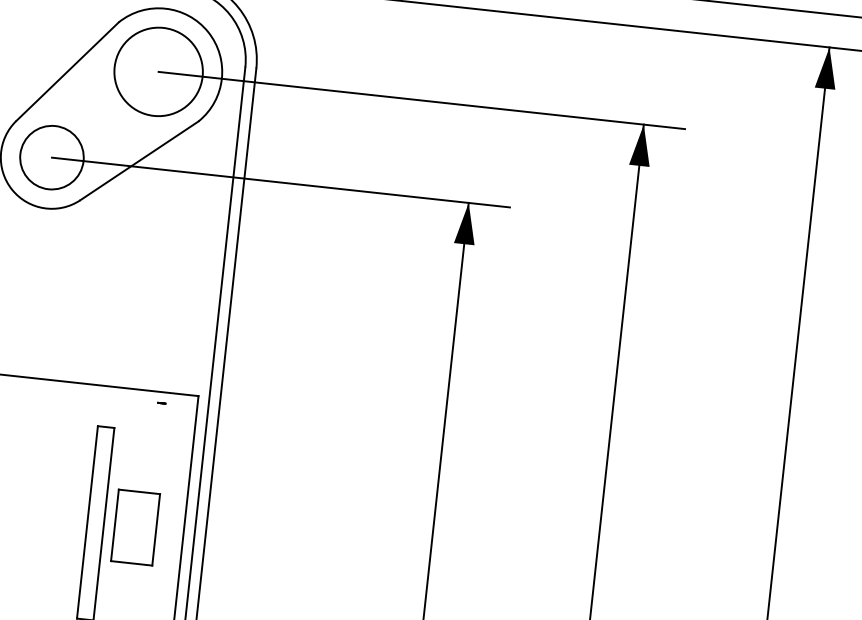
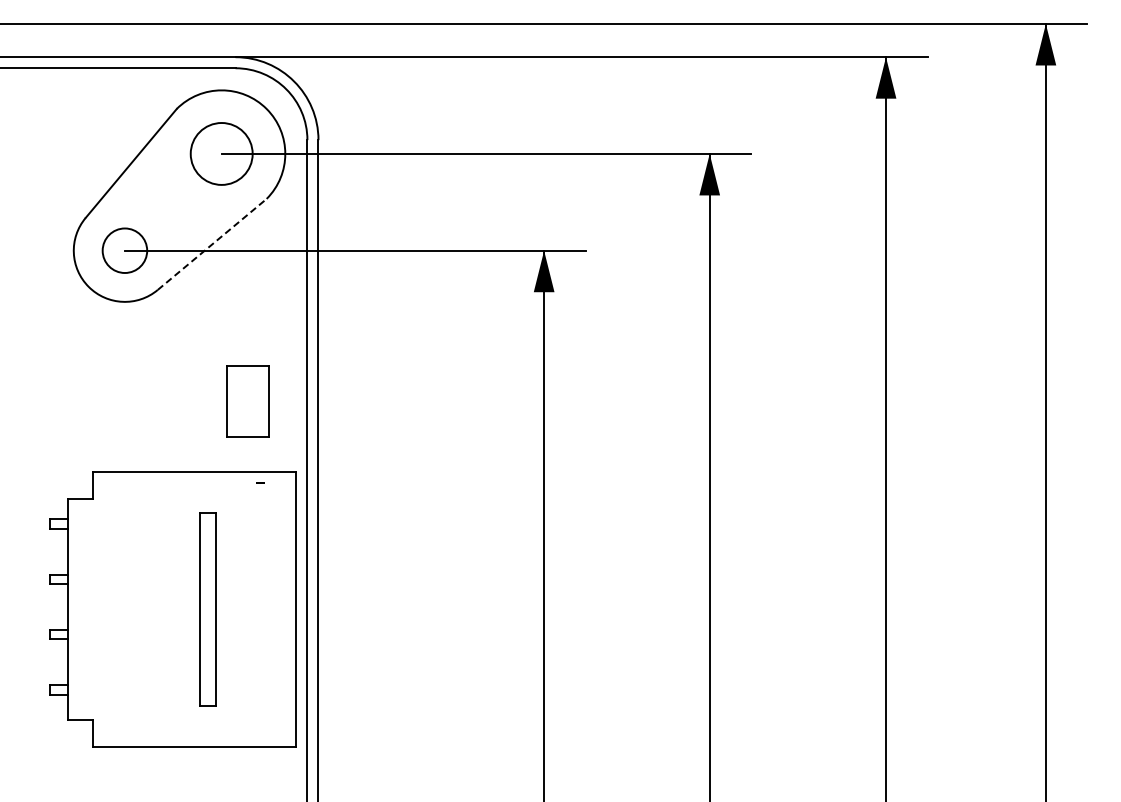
circle: (158, 71) -> (221, 153), size x0.7
circle: (51, 157) -> (124, 250), size x0.7
line: (139, 160) -> (212, 244), solid -> dashed
part: (135, 527) -> (247, 401), moved

